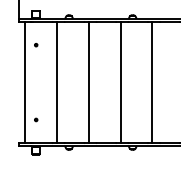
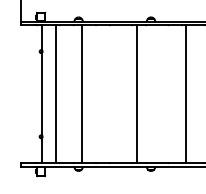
line: (25, 82) -> (55, 94), moved
line: (56, 82) -> (41, 94), moved
line: (89, 82) -> (82, 94), moved
line: (152, 82) -> (186, 94), moved

